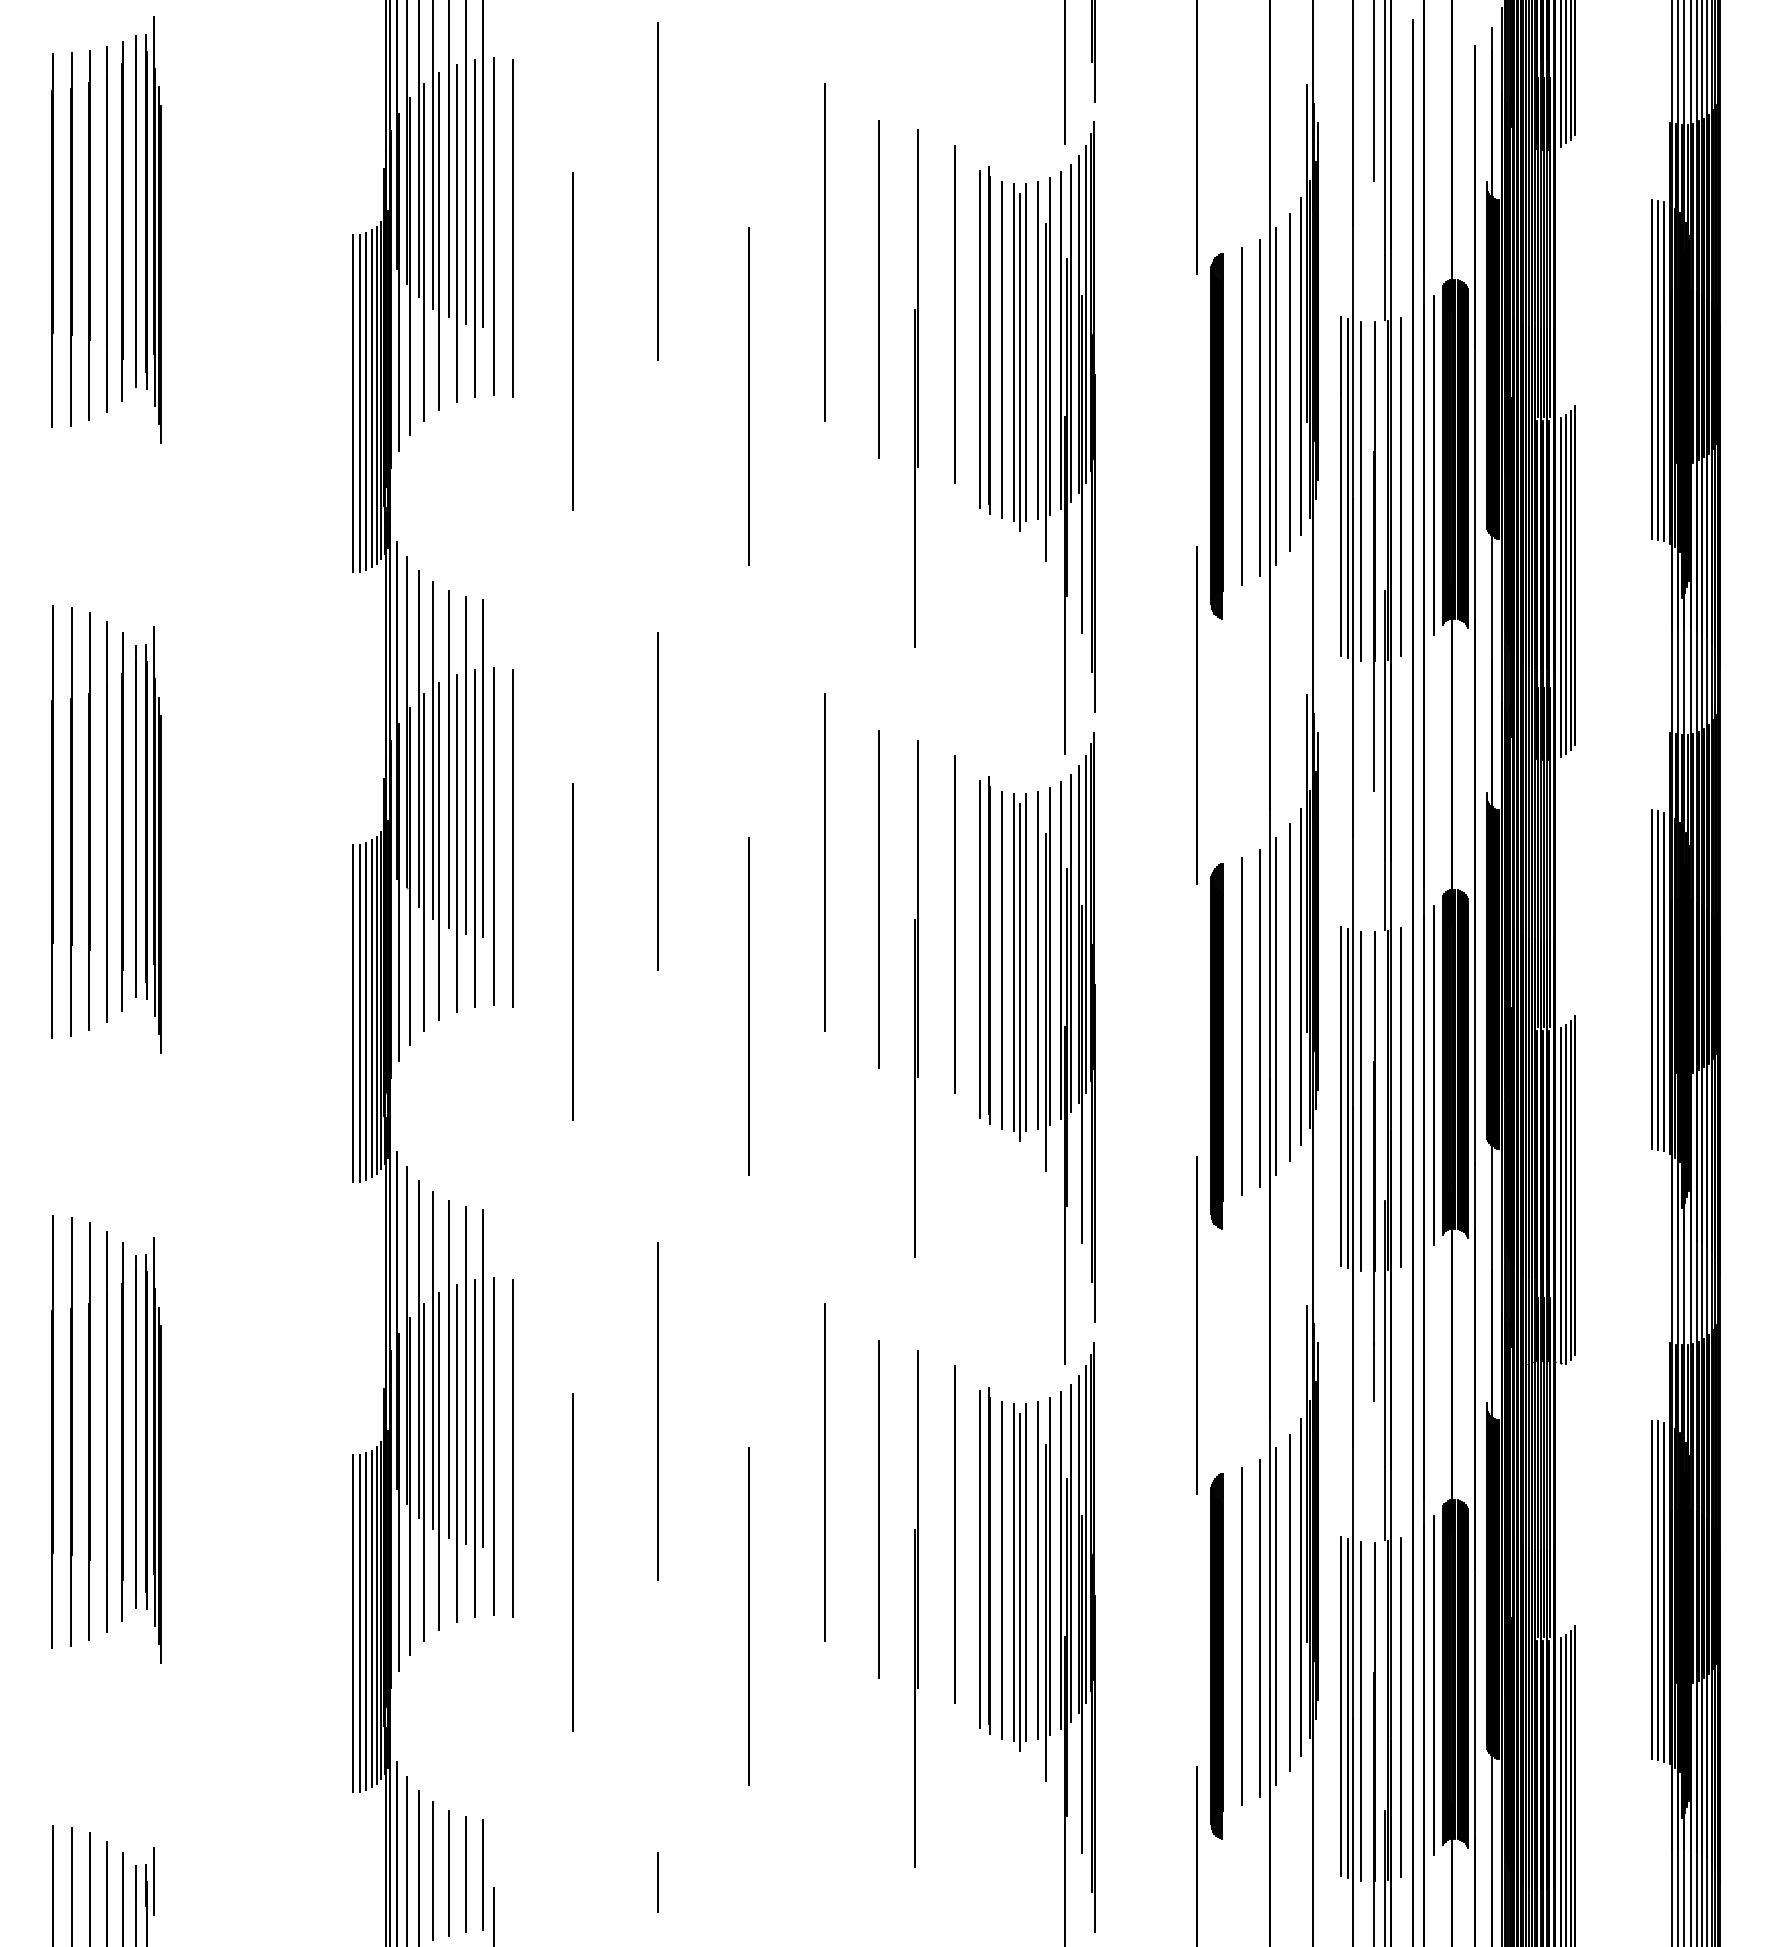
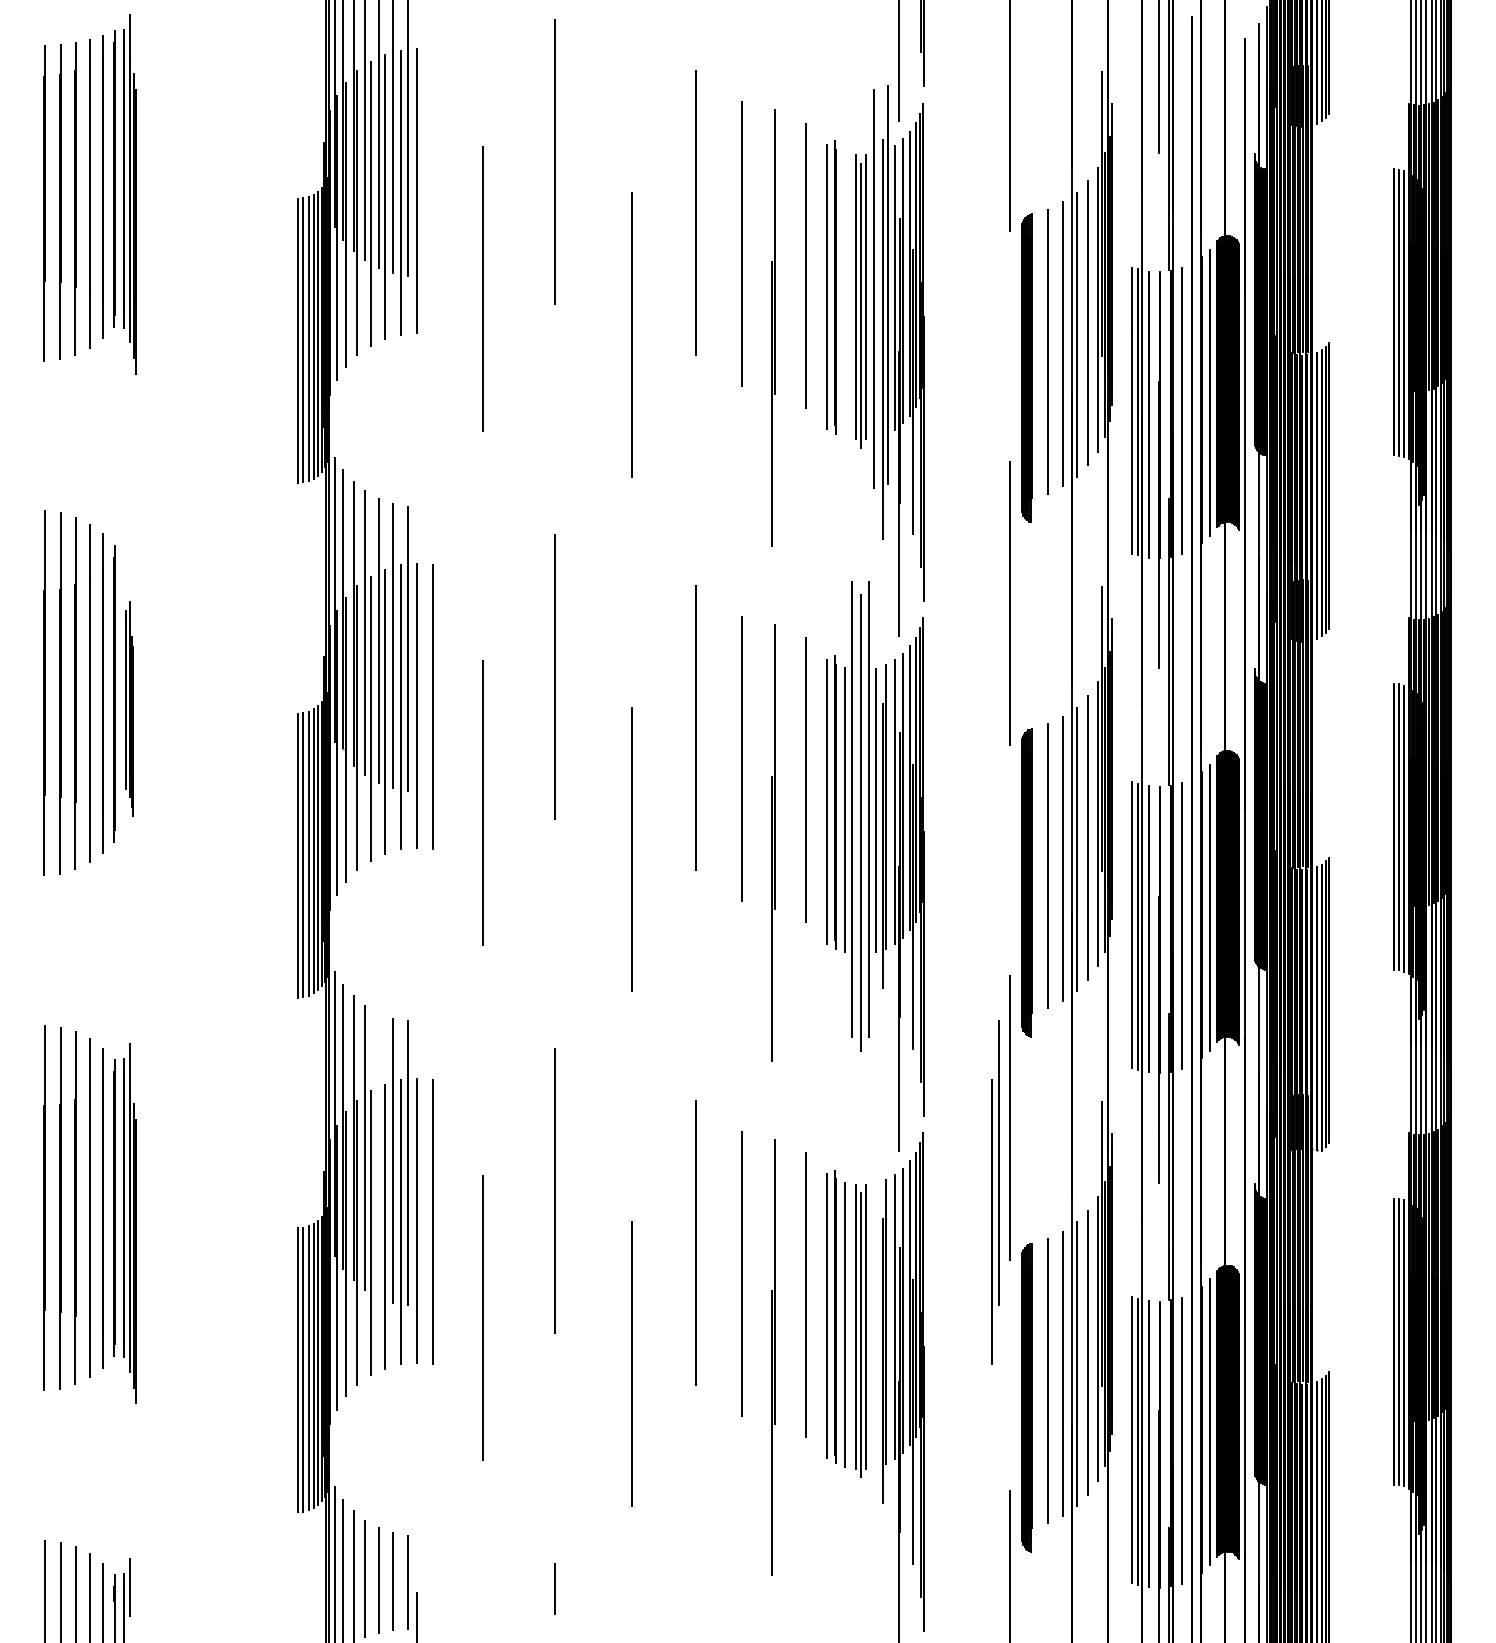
line: (513, 227) -> (433, 192), removed
line: (1001, 349) -> (845, 294), removed
part: (1043, 369) -> (880, 311), size x1.4
part: (153, 839) -> (129, 708), size x0.6
part: (1019, 967) -> (860, 816), size x1.6
line: (448, 1368) -> (378, 1154), removed
part: (1179, 1413) -> (995, 1192), added
line: (1038, 1570) -> (876, 1325), removed

